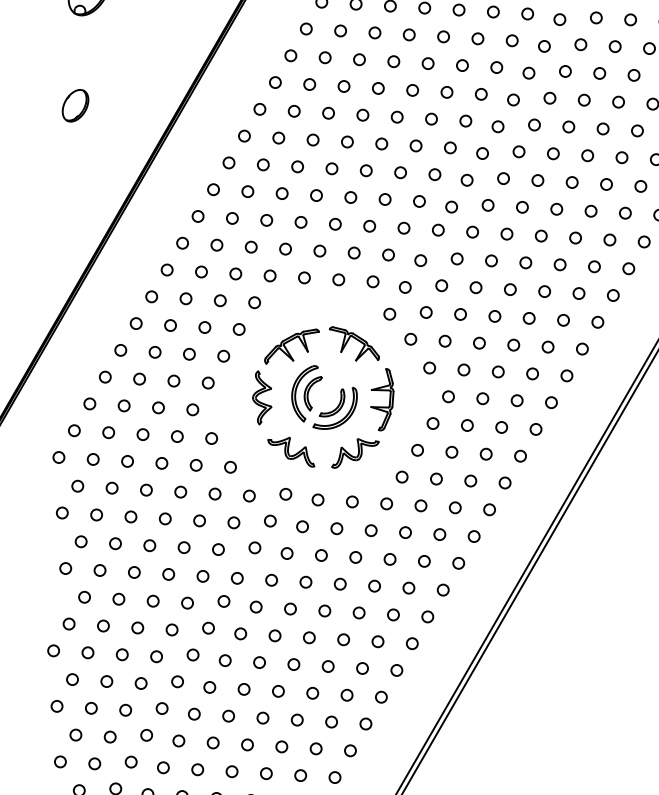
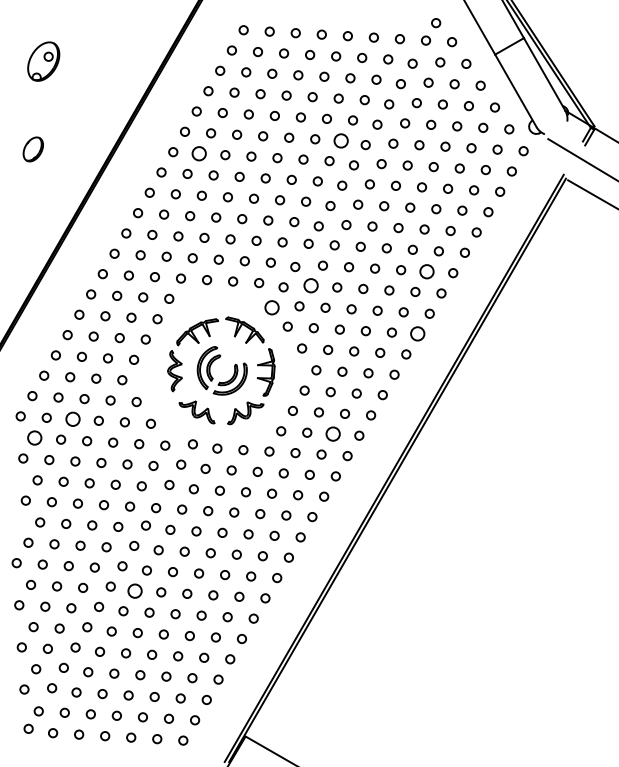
circle: (481, 93) -> (341, 140), size x1.6
circle: (294, 111) -> (199, 153), size x1.6
circle: (594, 266) -> (427, 271), size x1.6
circle: (442, 286) -> (311, 286), size x1.6
circle: (389, 314) -> (271, 307), size x1.6
circle: (583, 349) -> (418, 334), size x1.6
circle: (127, 461) -> (72, 419), size x1.6
circle: (471, 481) -> (333, 434), size x1.6
circle: (78, 486) -> (35, 438), size x1.6
circle: (210, 686) -> (135, 590), size x1.6

